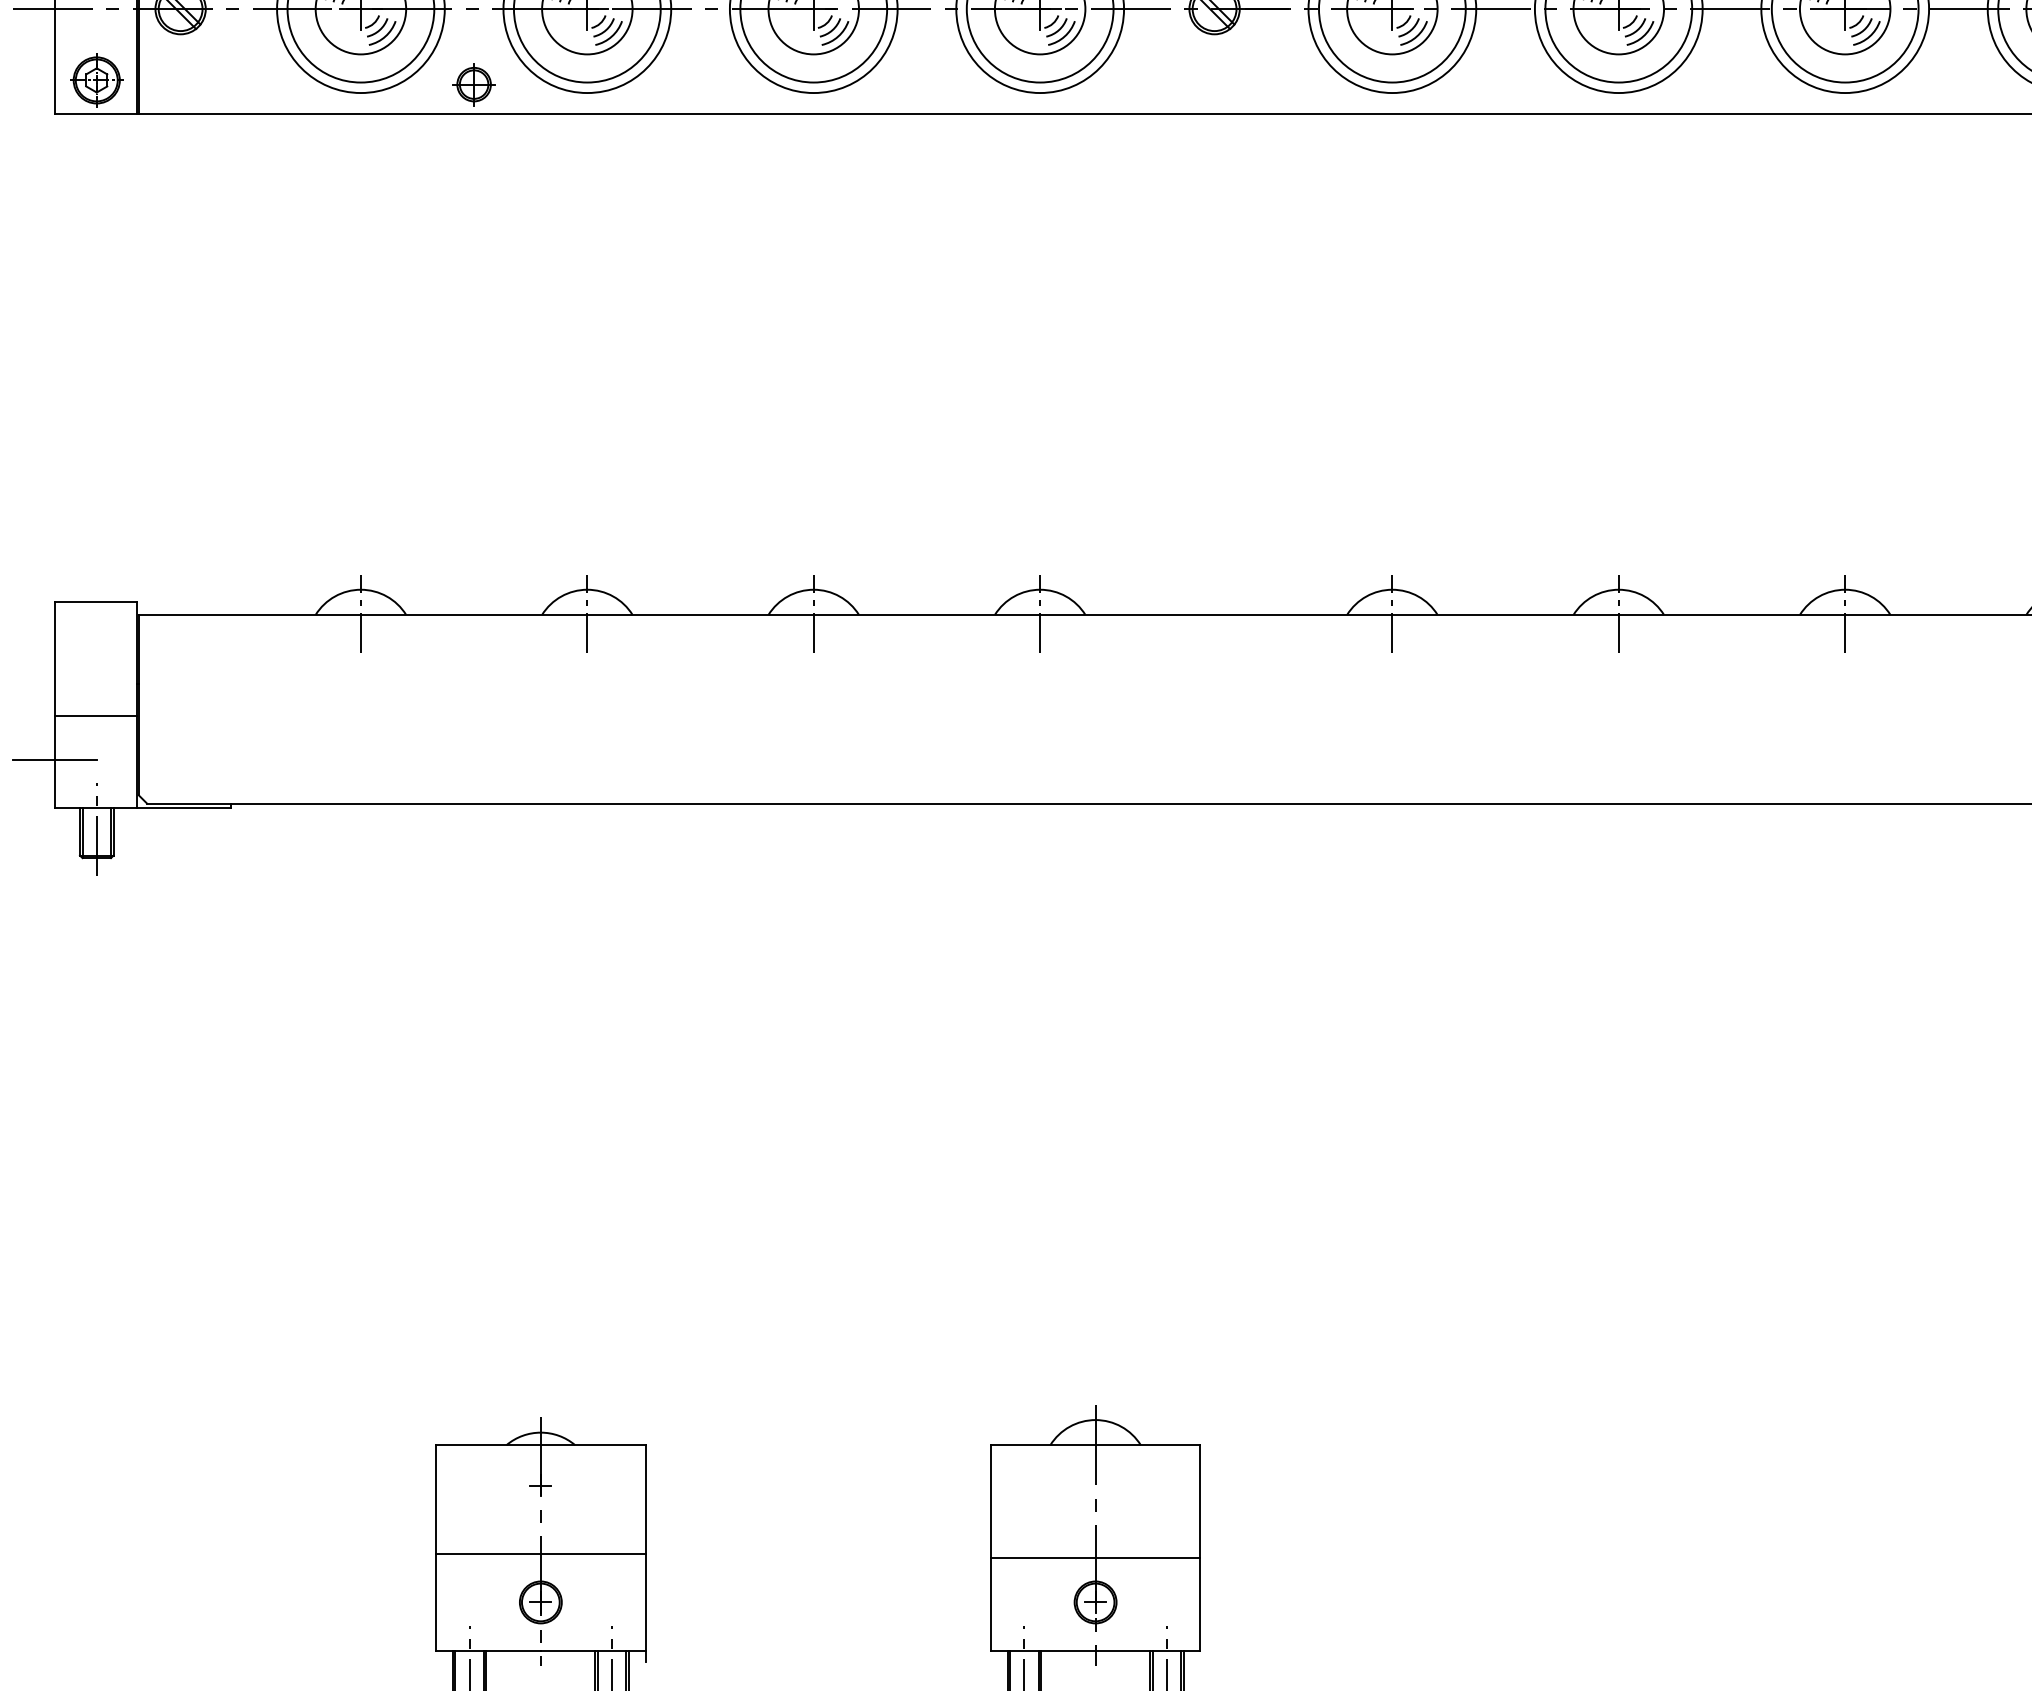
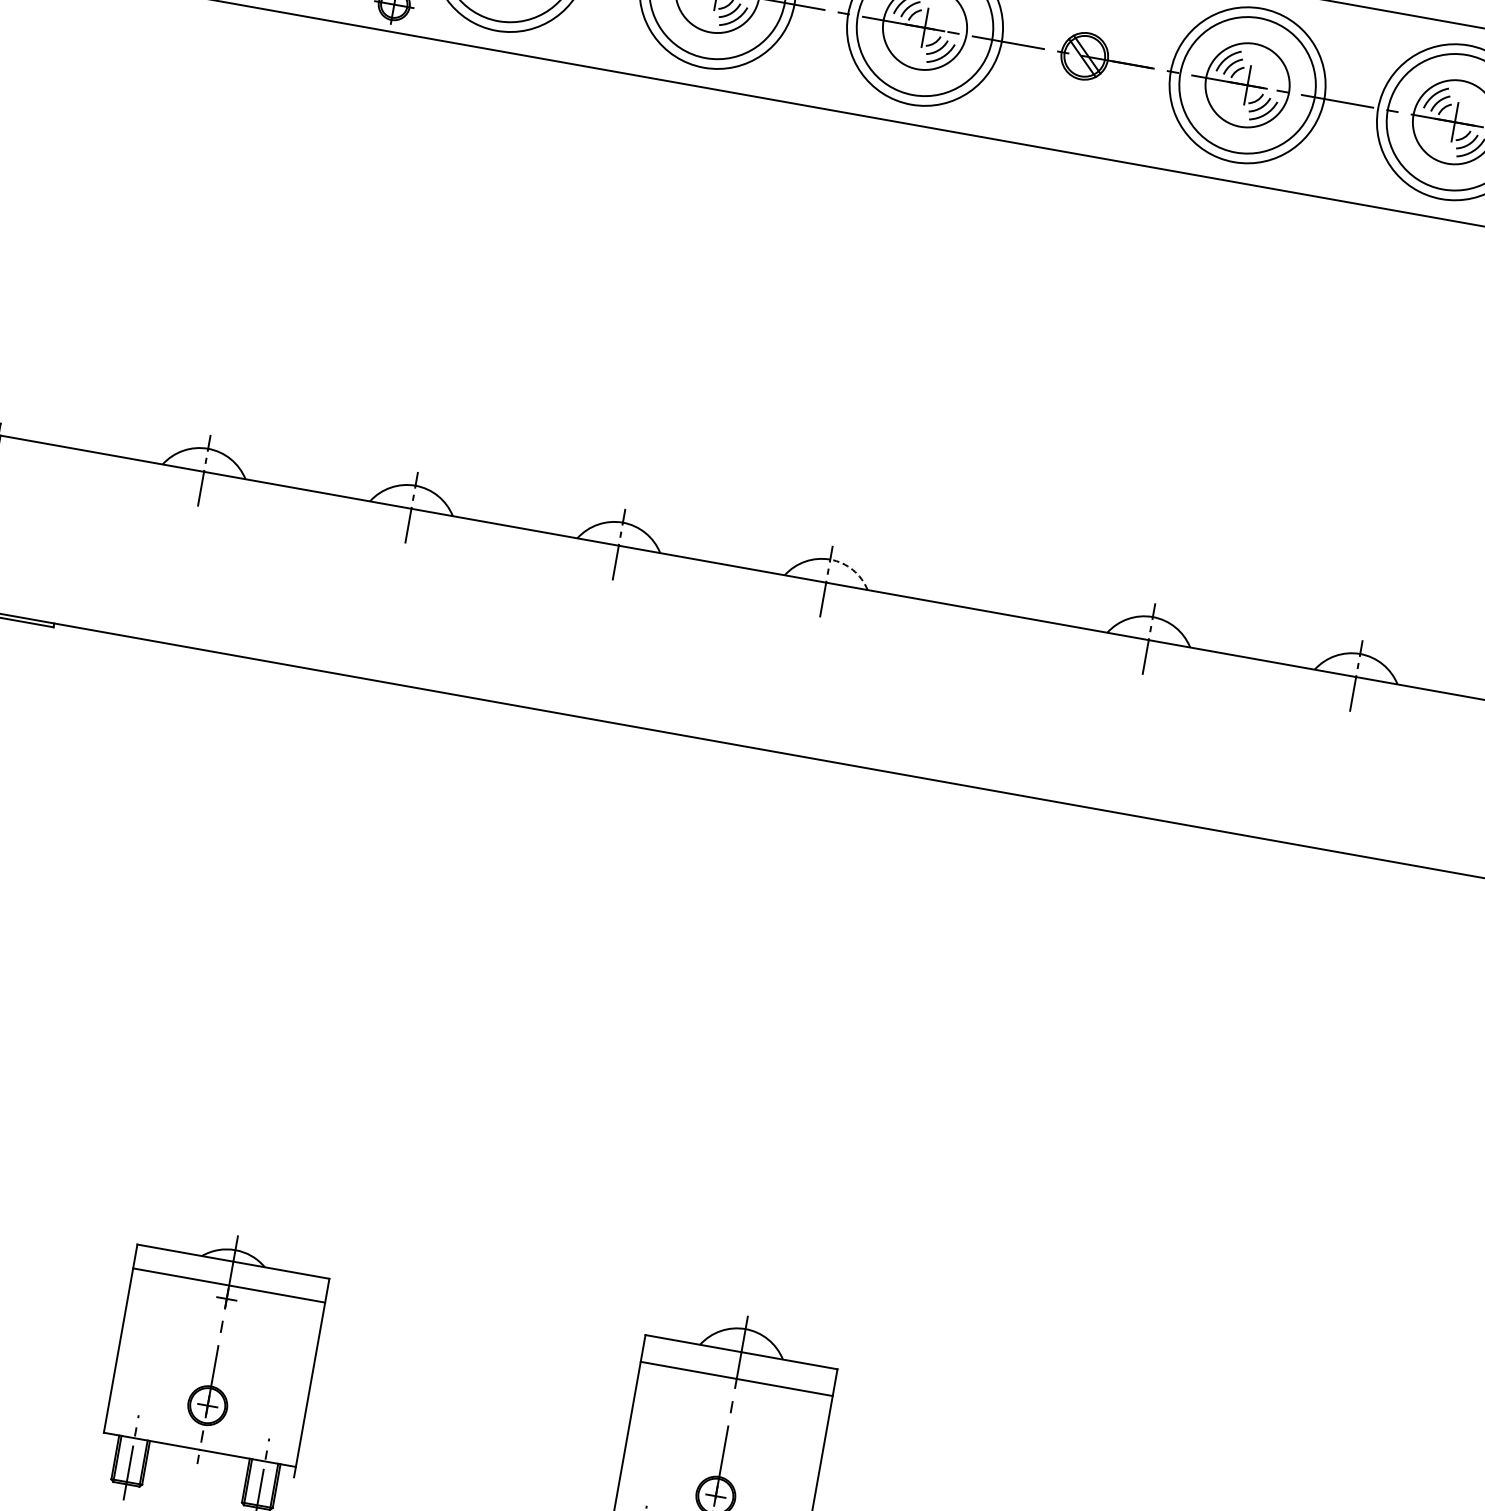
arc: (1066, 596) -> (853, 570), solid -> dashed
line: (540, 1554) -> (228, 1285), moved
line: (1095, 1558) -> (736, 1378), moved

